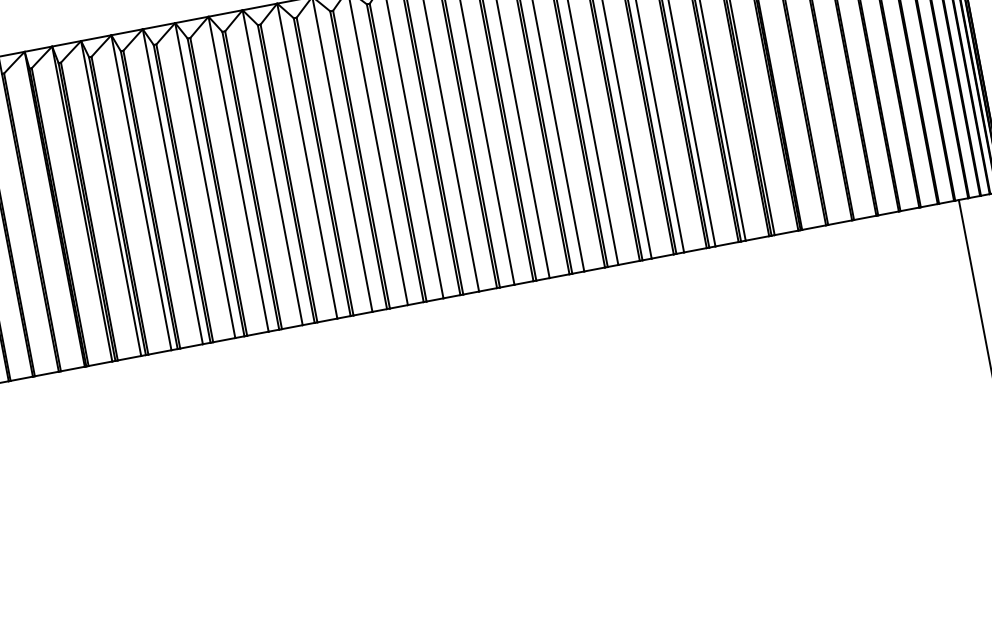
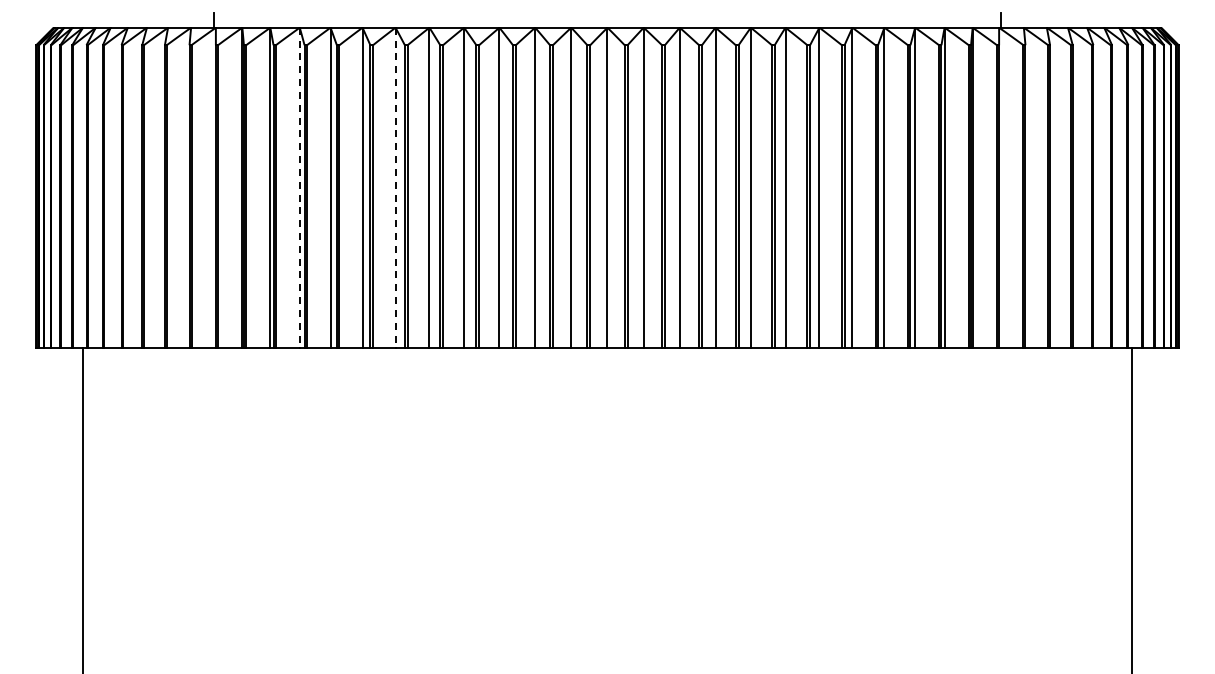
line: (205, 181) -> (395, 188), solid -> dashed
line: (110, 199) -> (299, 188), solid -> dashed

